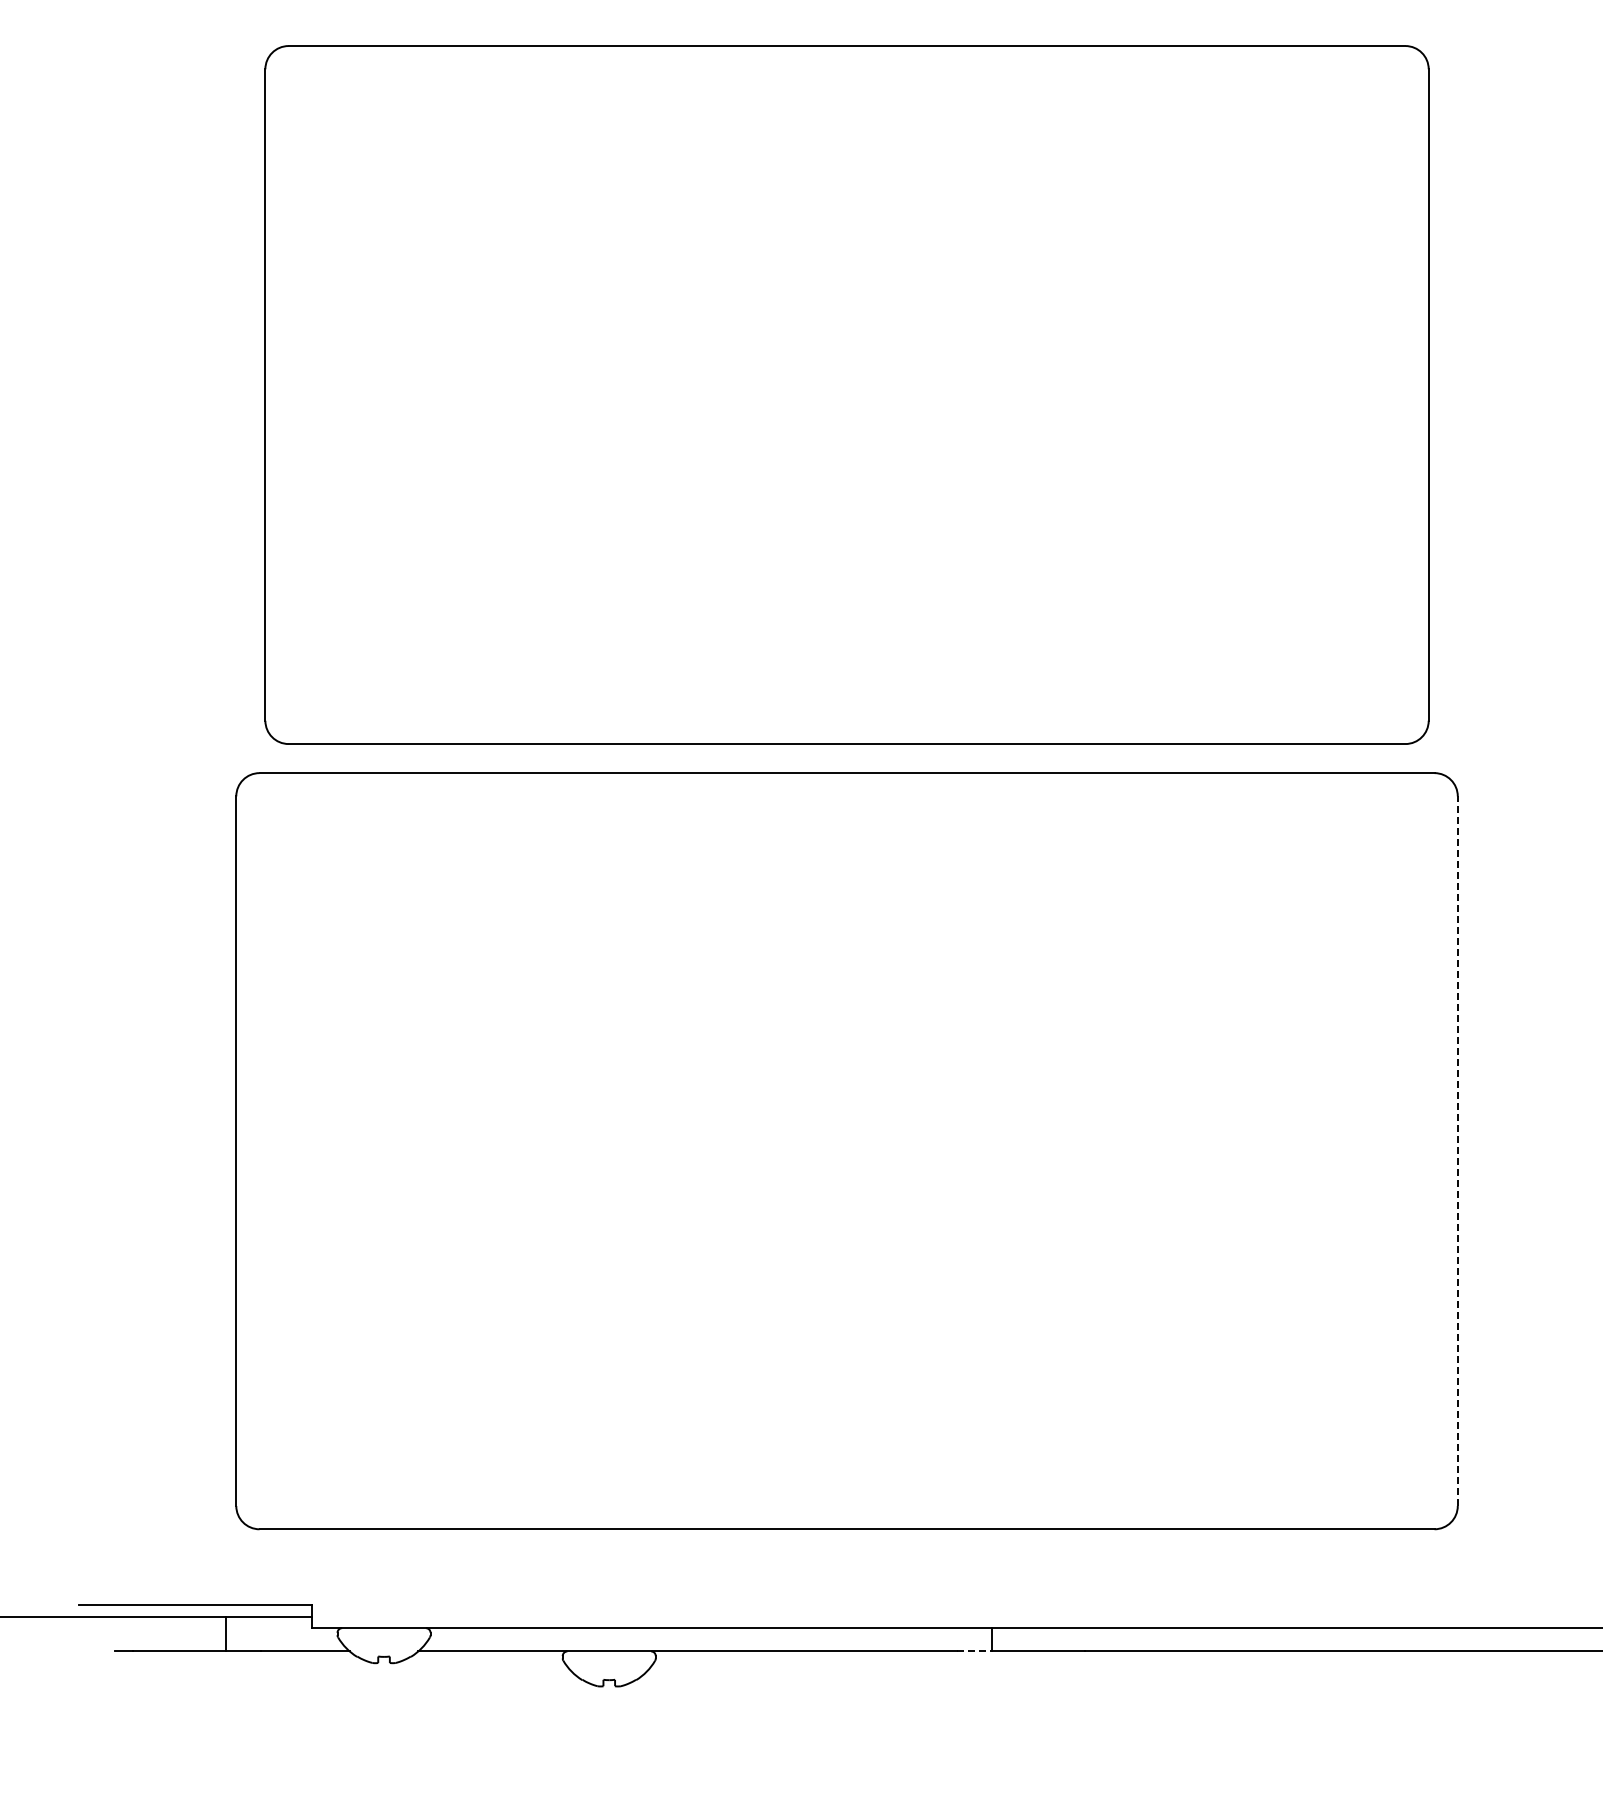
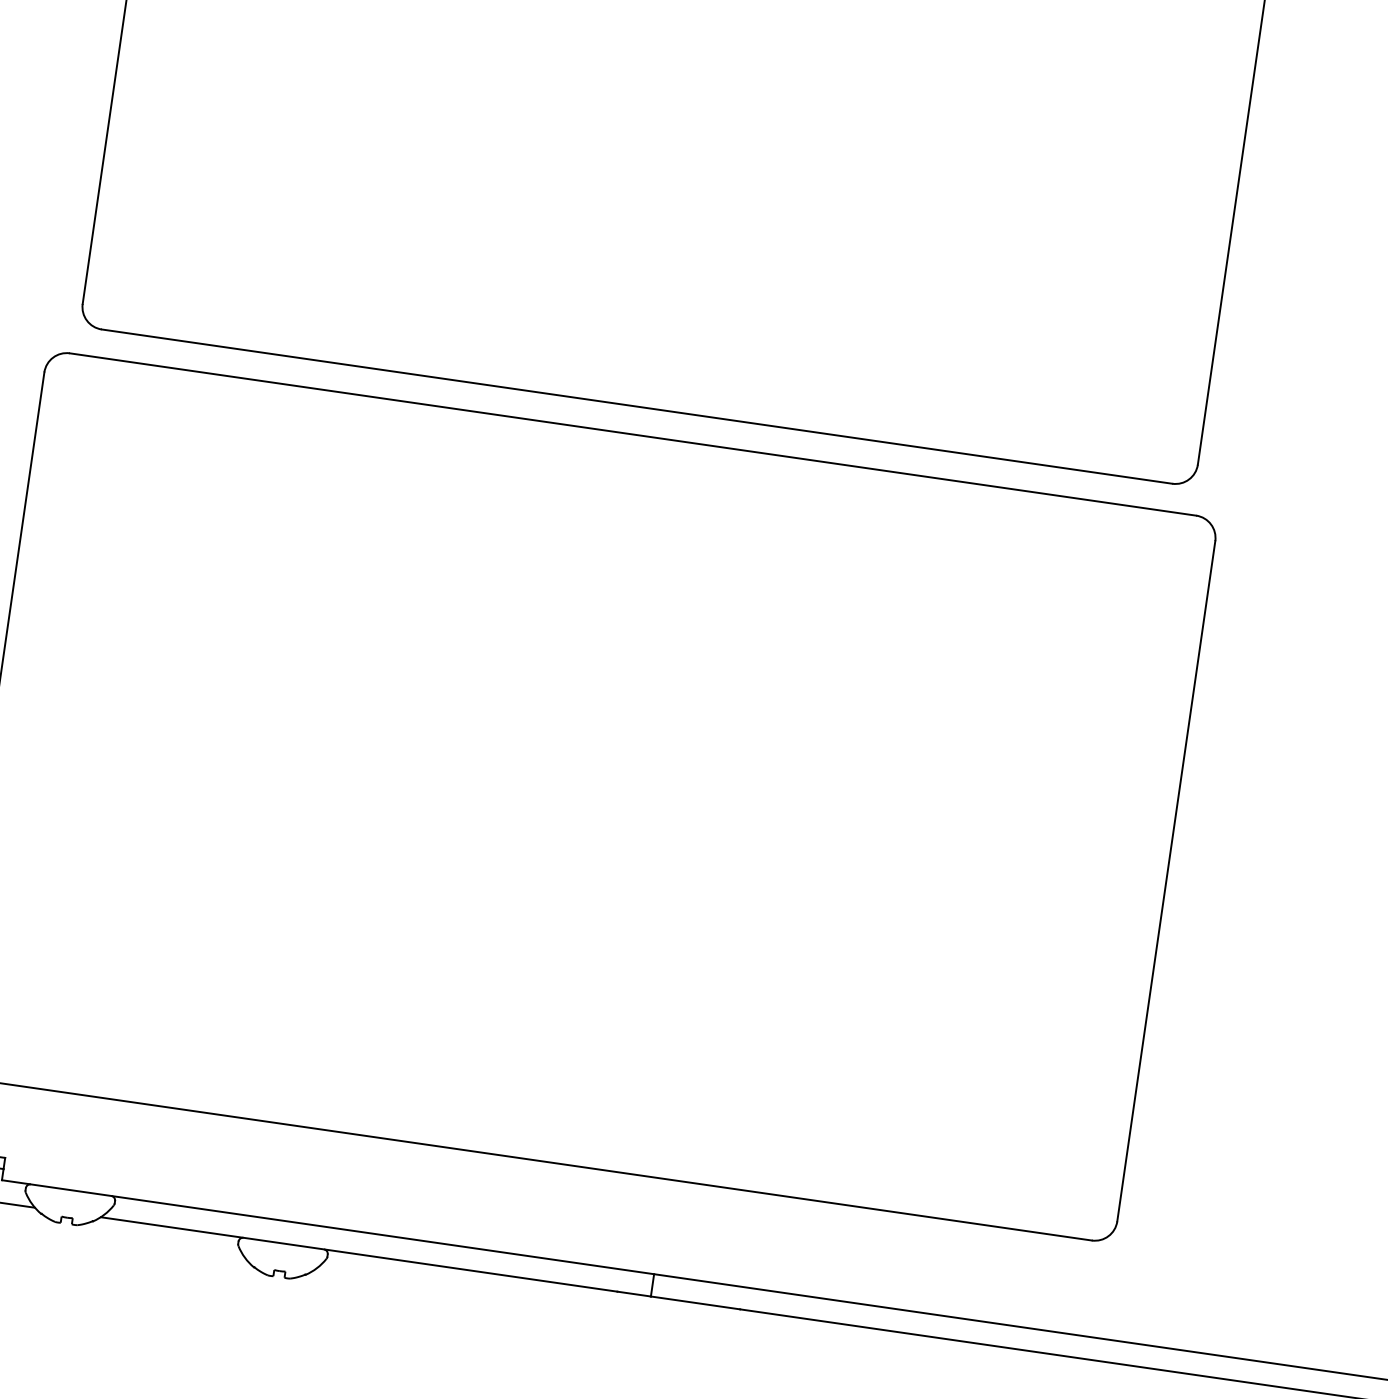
line: (1457, 1151) -> (1165, 881), dashed -> solid
line: (975, 1651) -> (634, 1294), dashed -> solid

